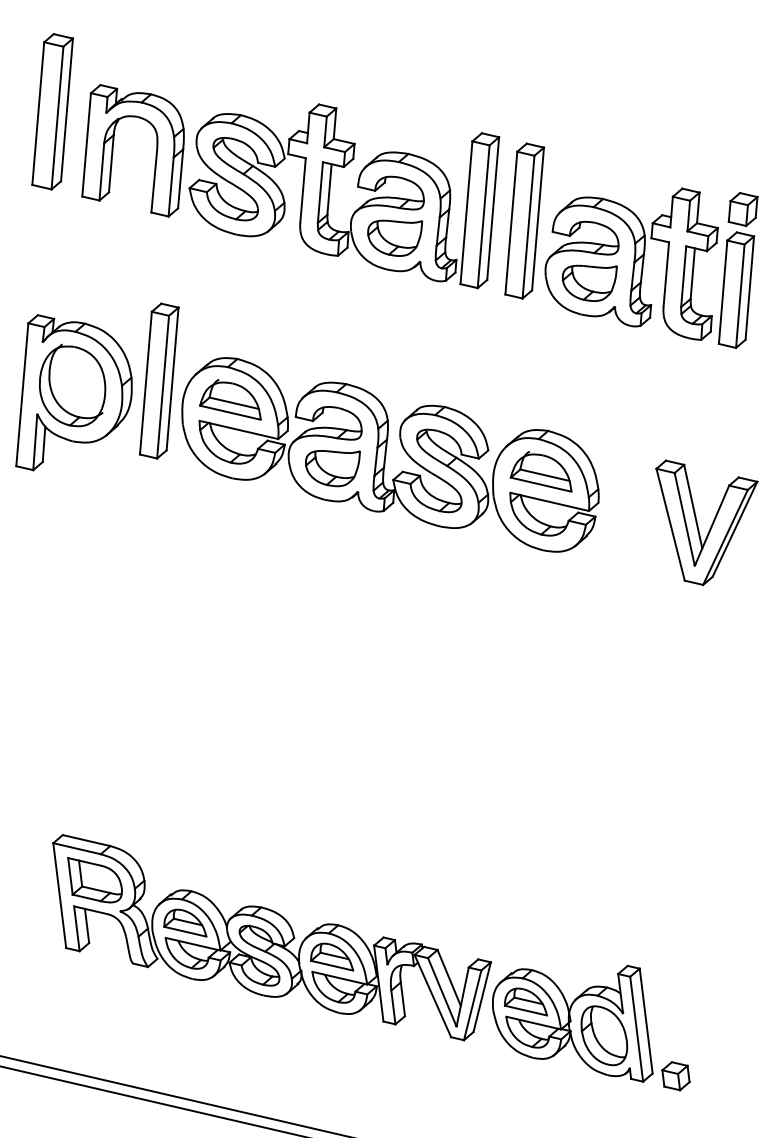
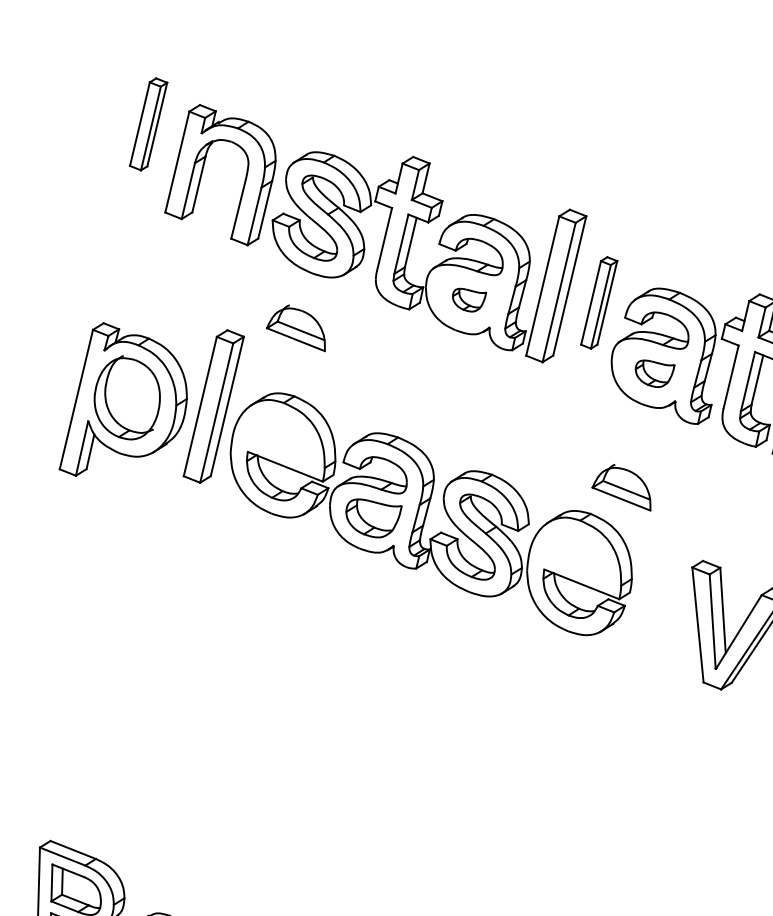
part: (52, 111) -> (148, 123), size x0.6
part: (524, 220) -> (598, 302), size x0.6
part: (395, 237) -> (468, 299), size x0.6
part: (589, 282) -> (653, 373), size x0.7
part: (230, 399) -> (297, 326), moved
part: (540, 471) -> (622, 485), moved

